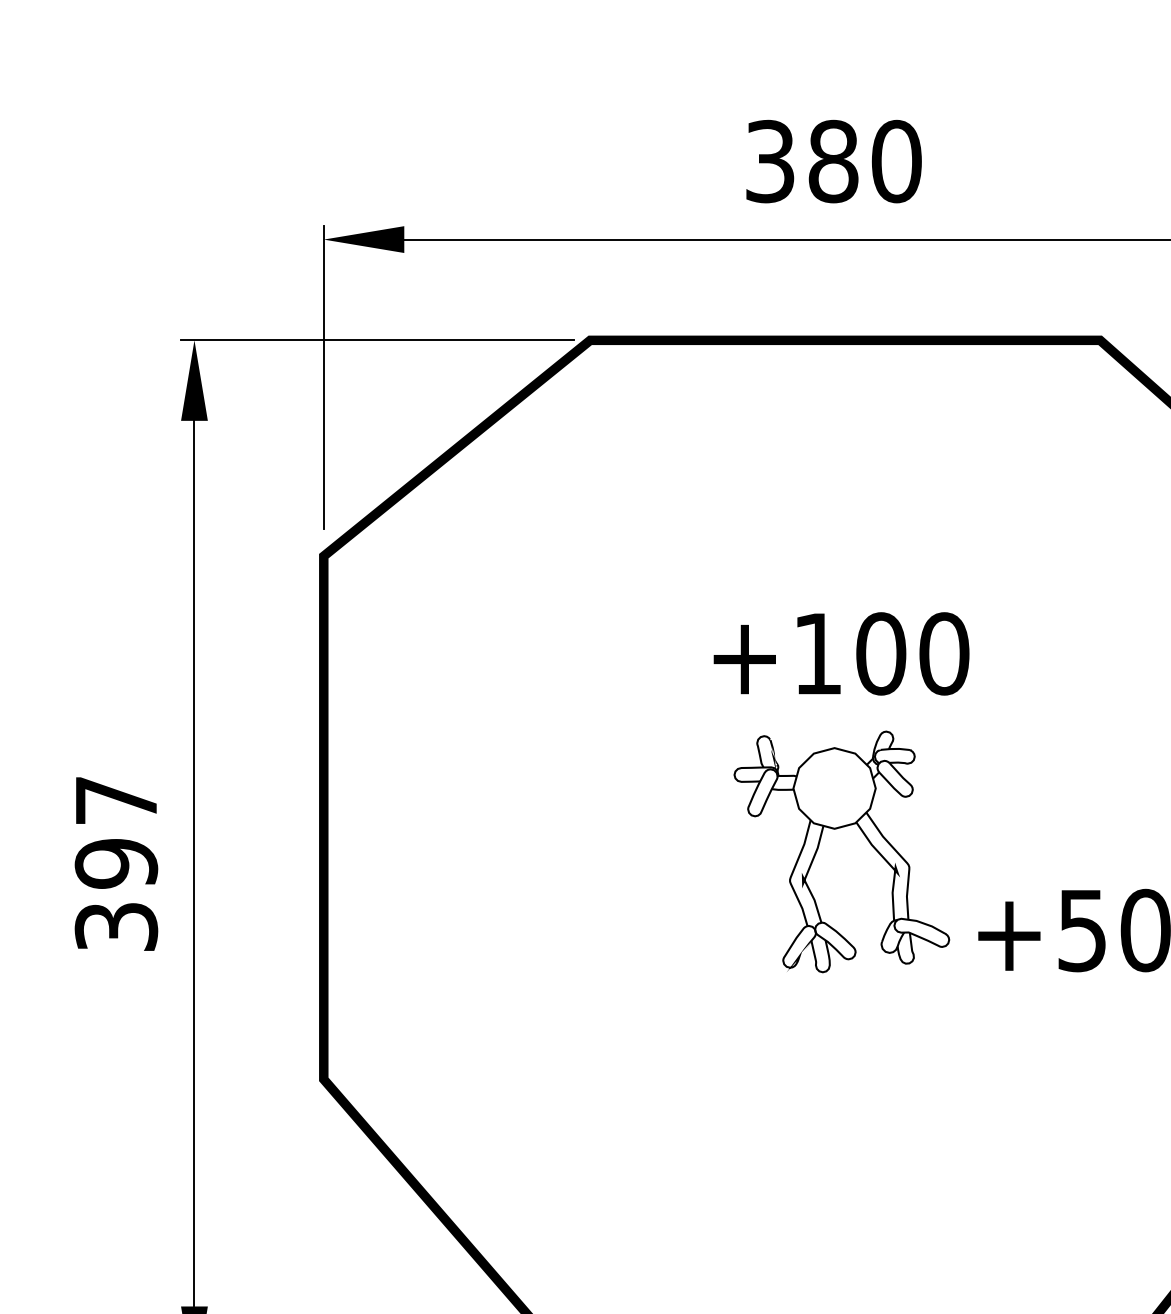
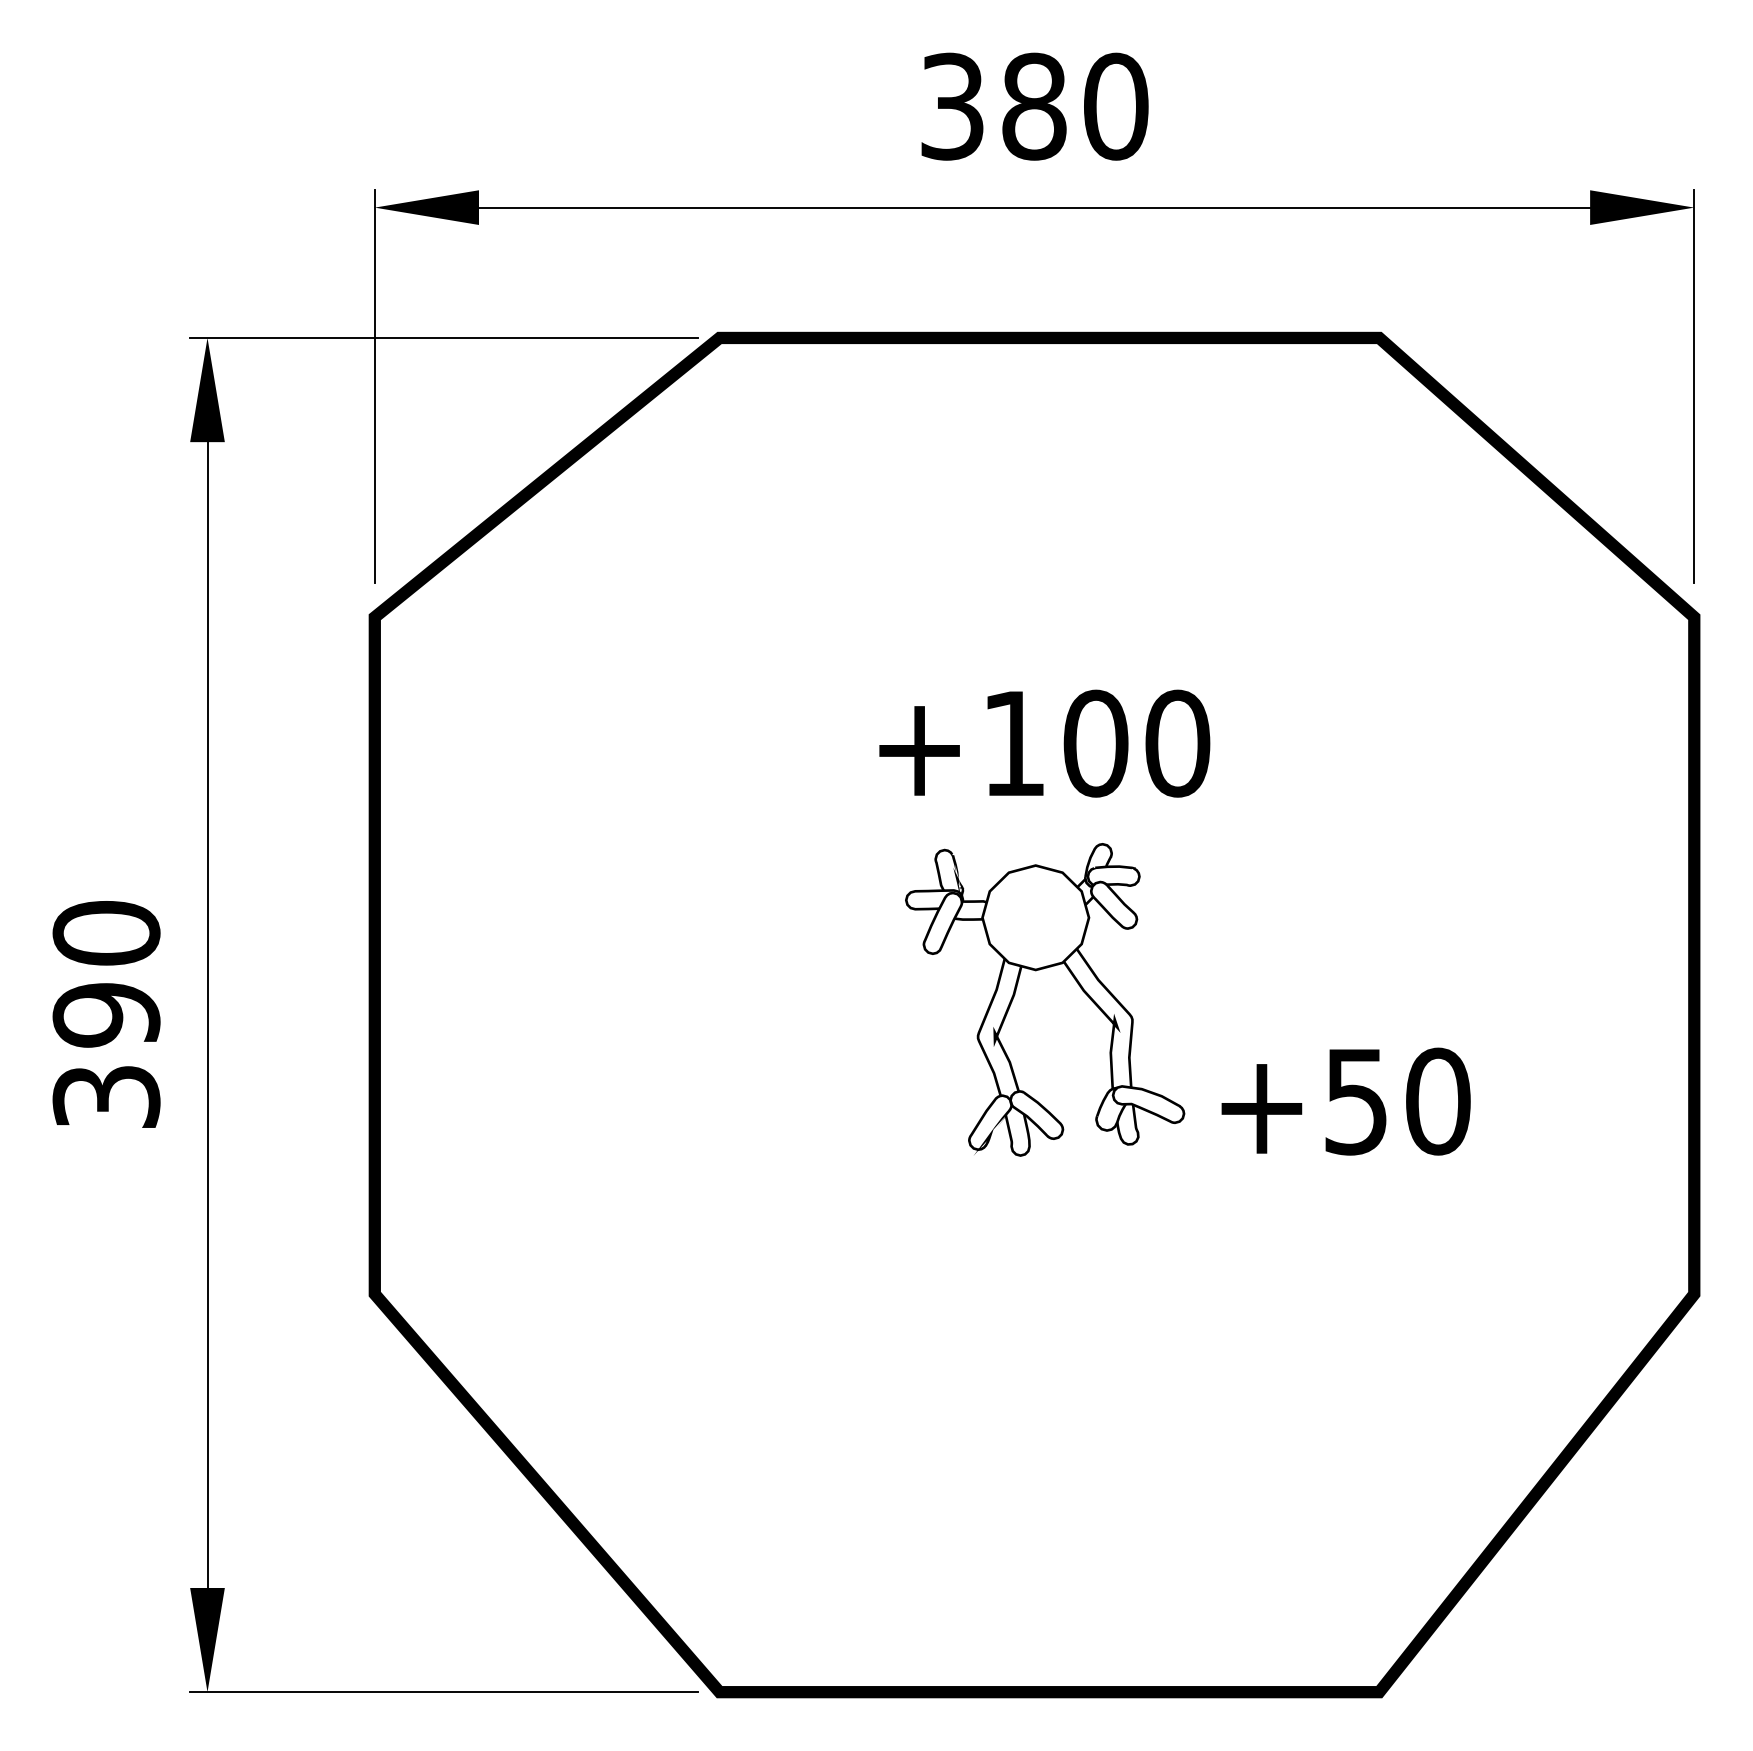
text: (116, 800) -> (106, 933), 397 -> 390

